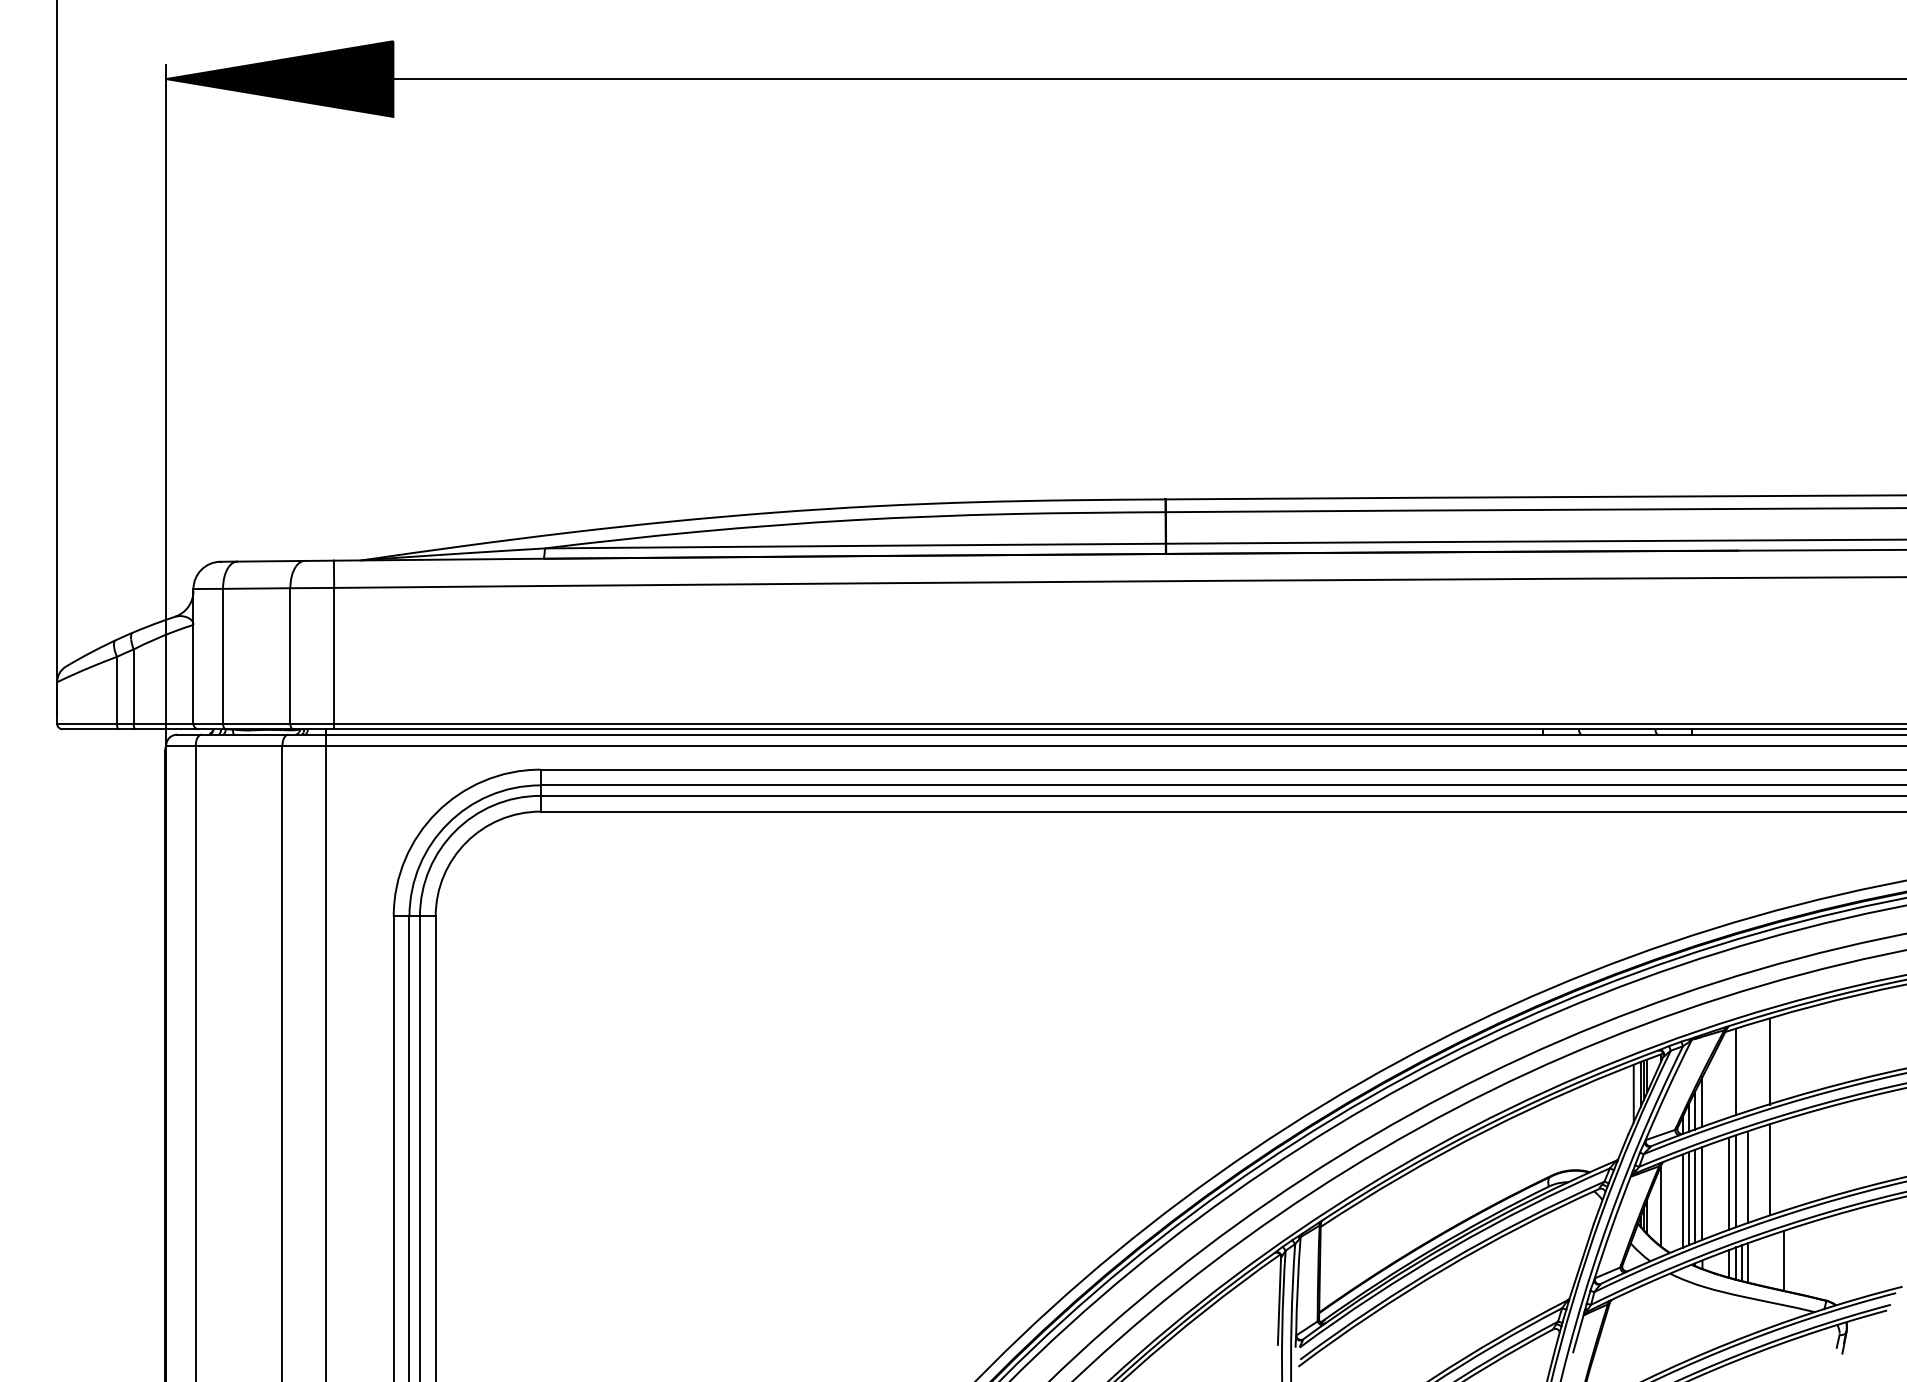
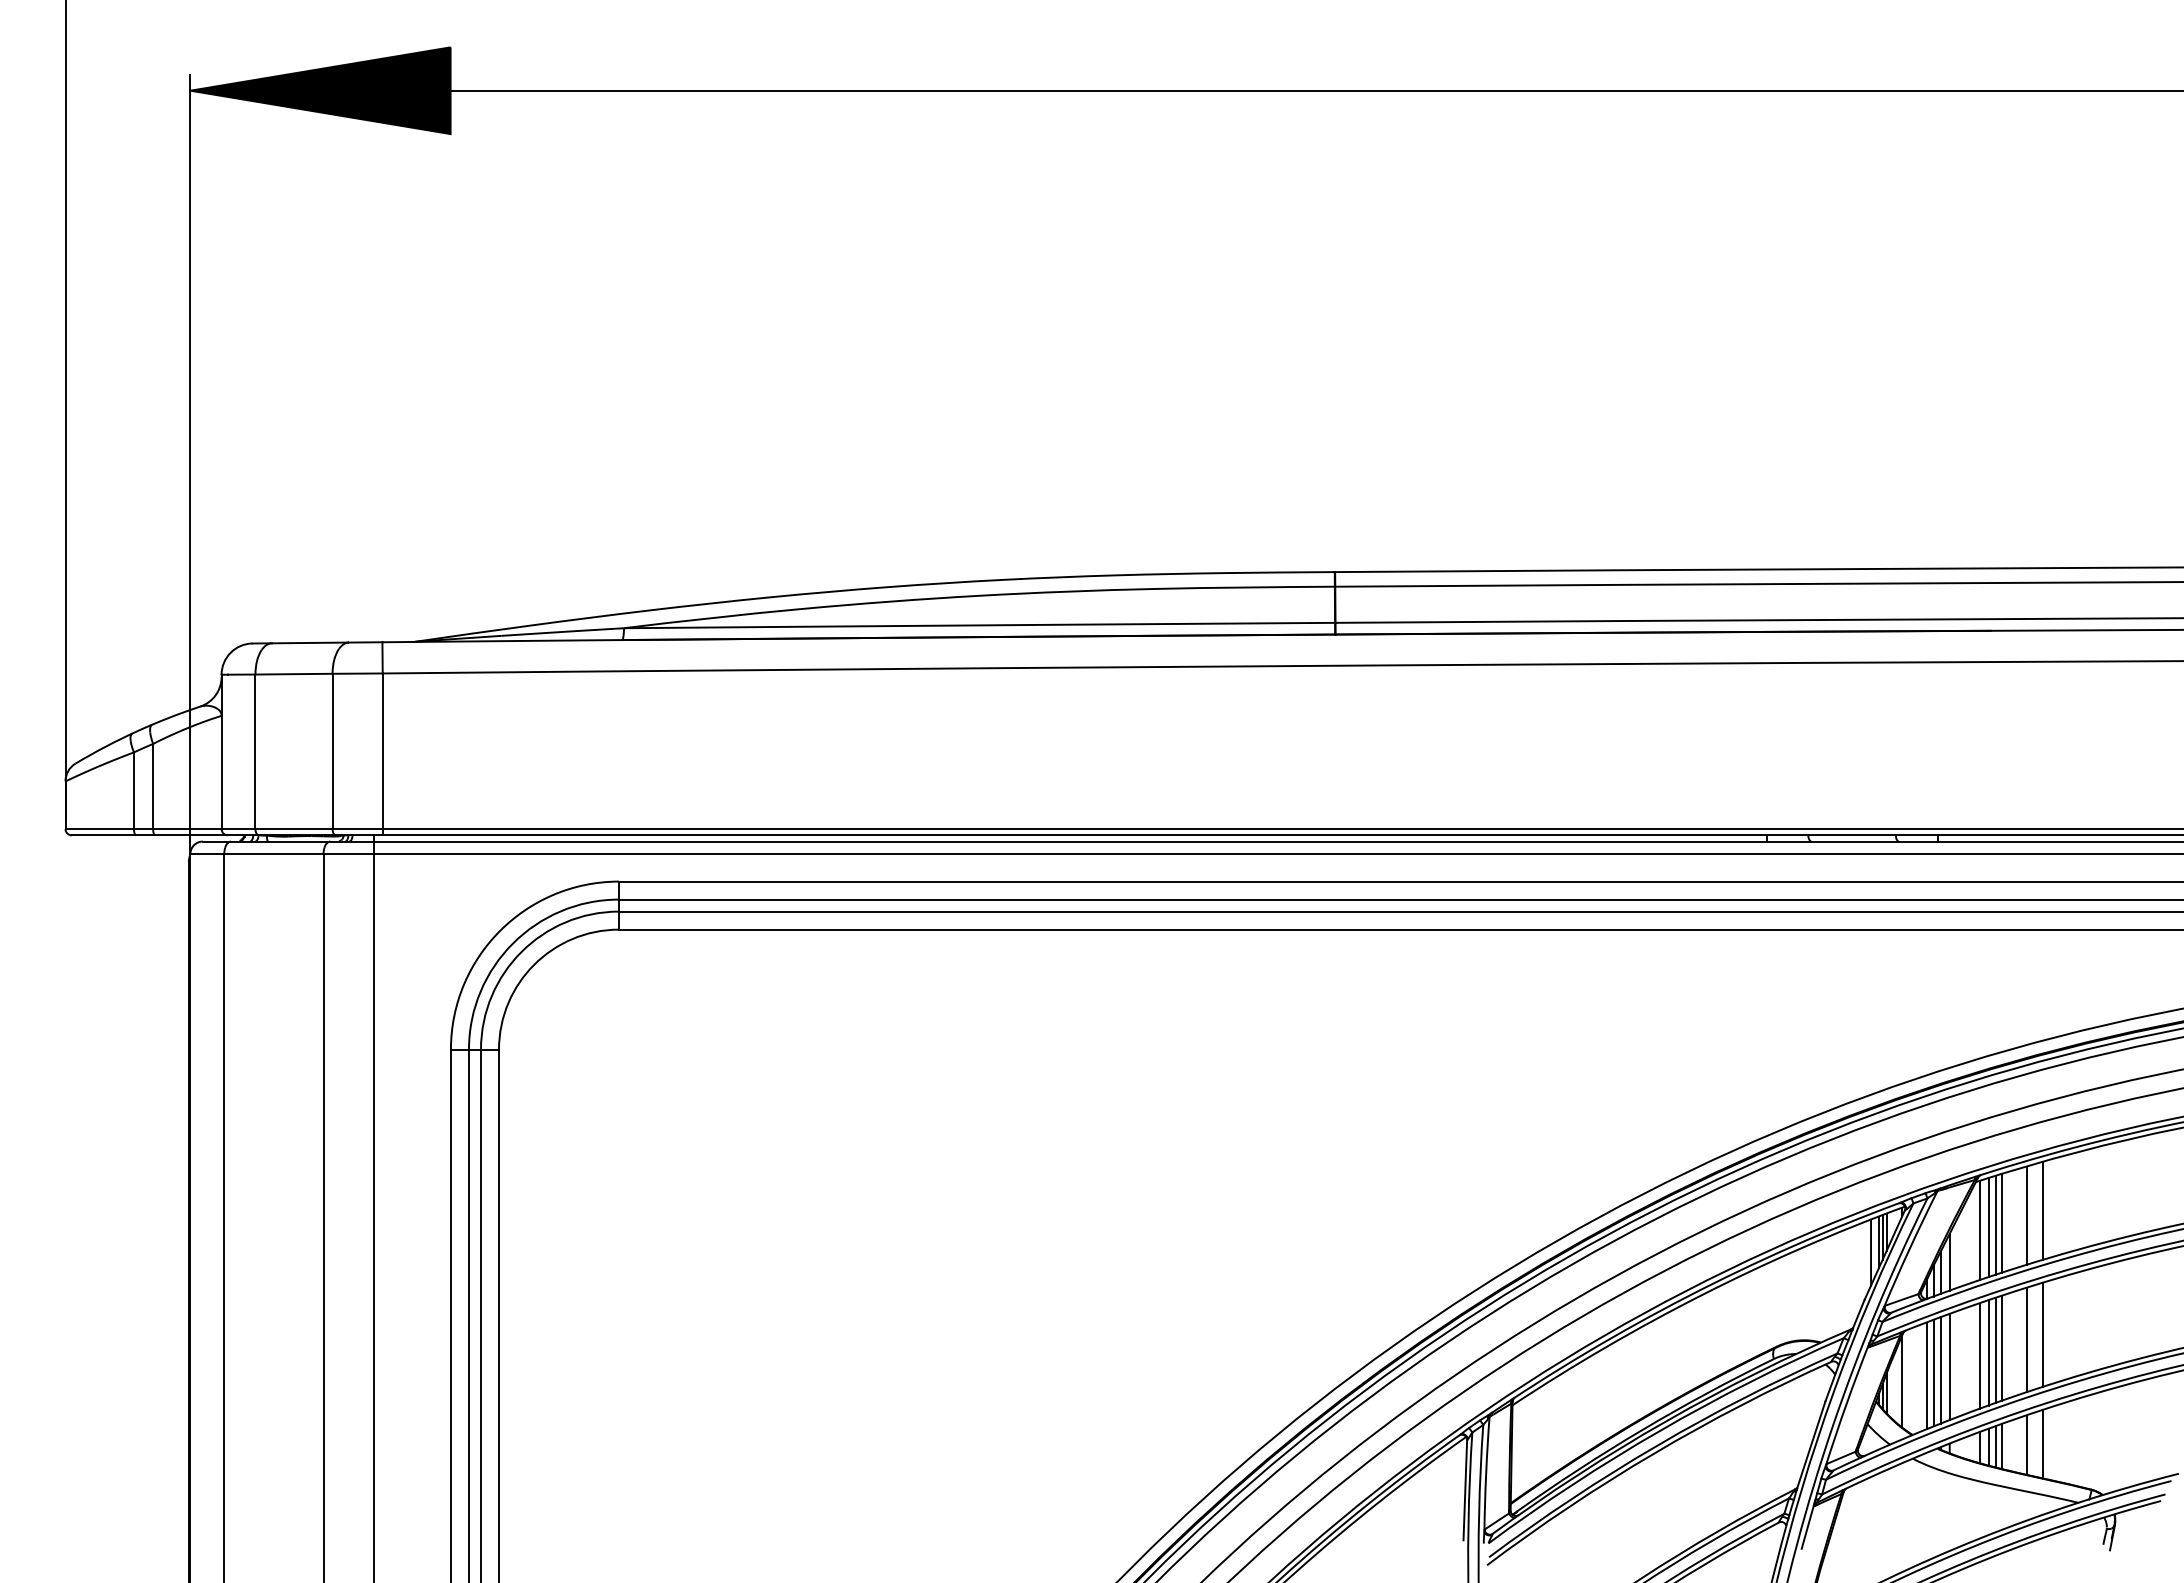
line: (1783, 1057) -> (2042, 1211), added
line: (1748, 1068) -> (2002, 1223), added
line: (1742, 1069) -> (1995, 1225), added
line: (1728, 1074) -> (1979, 1230), added
line: (1783, 1165) -> (2042, 1334), added
line: (1742, 1179) -> (1995, 1350), added
line: (1770, 1261) -> (2027, 1444), added

